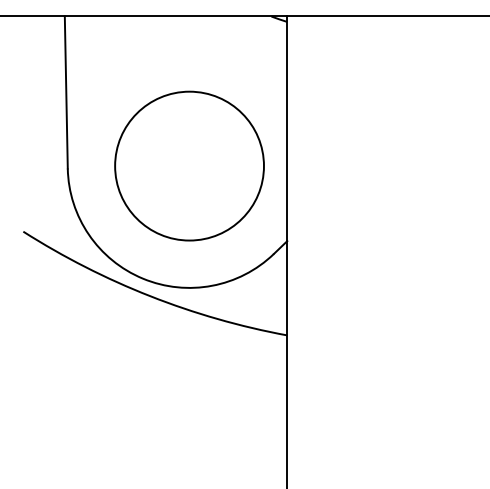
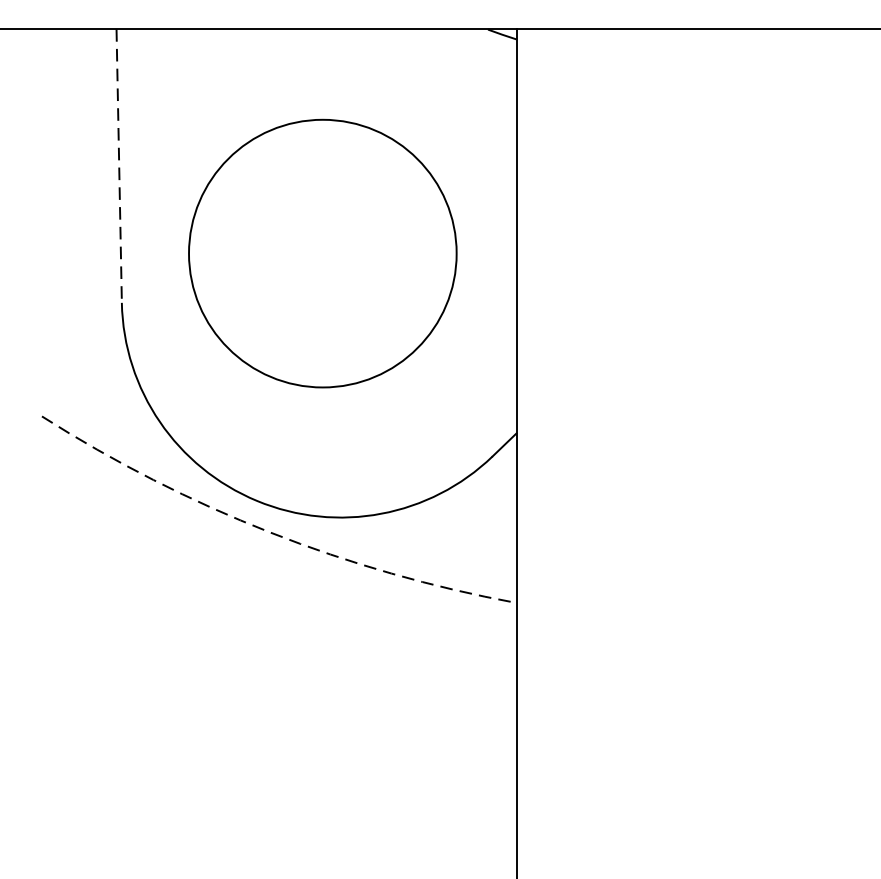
line: (66, 92) -> (119, 166), solid -> dashed
circle: (189, 165) -> (322, 252), moved
arc: (150, 296) -> (270, 532), solid -> dashed

